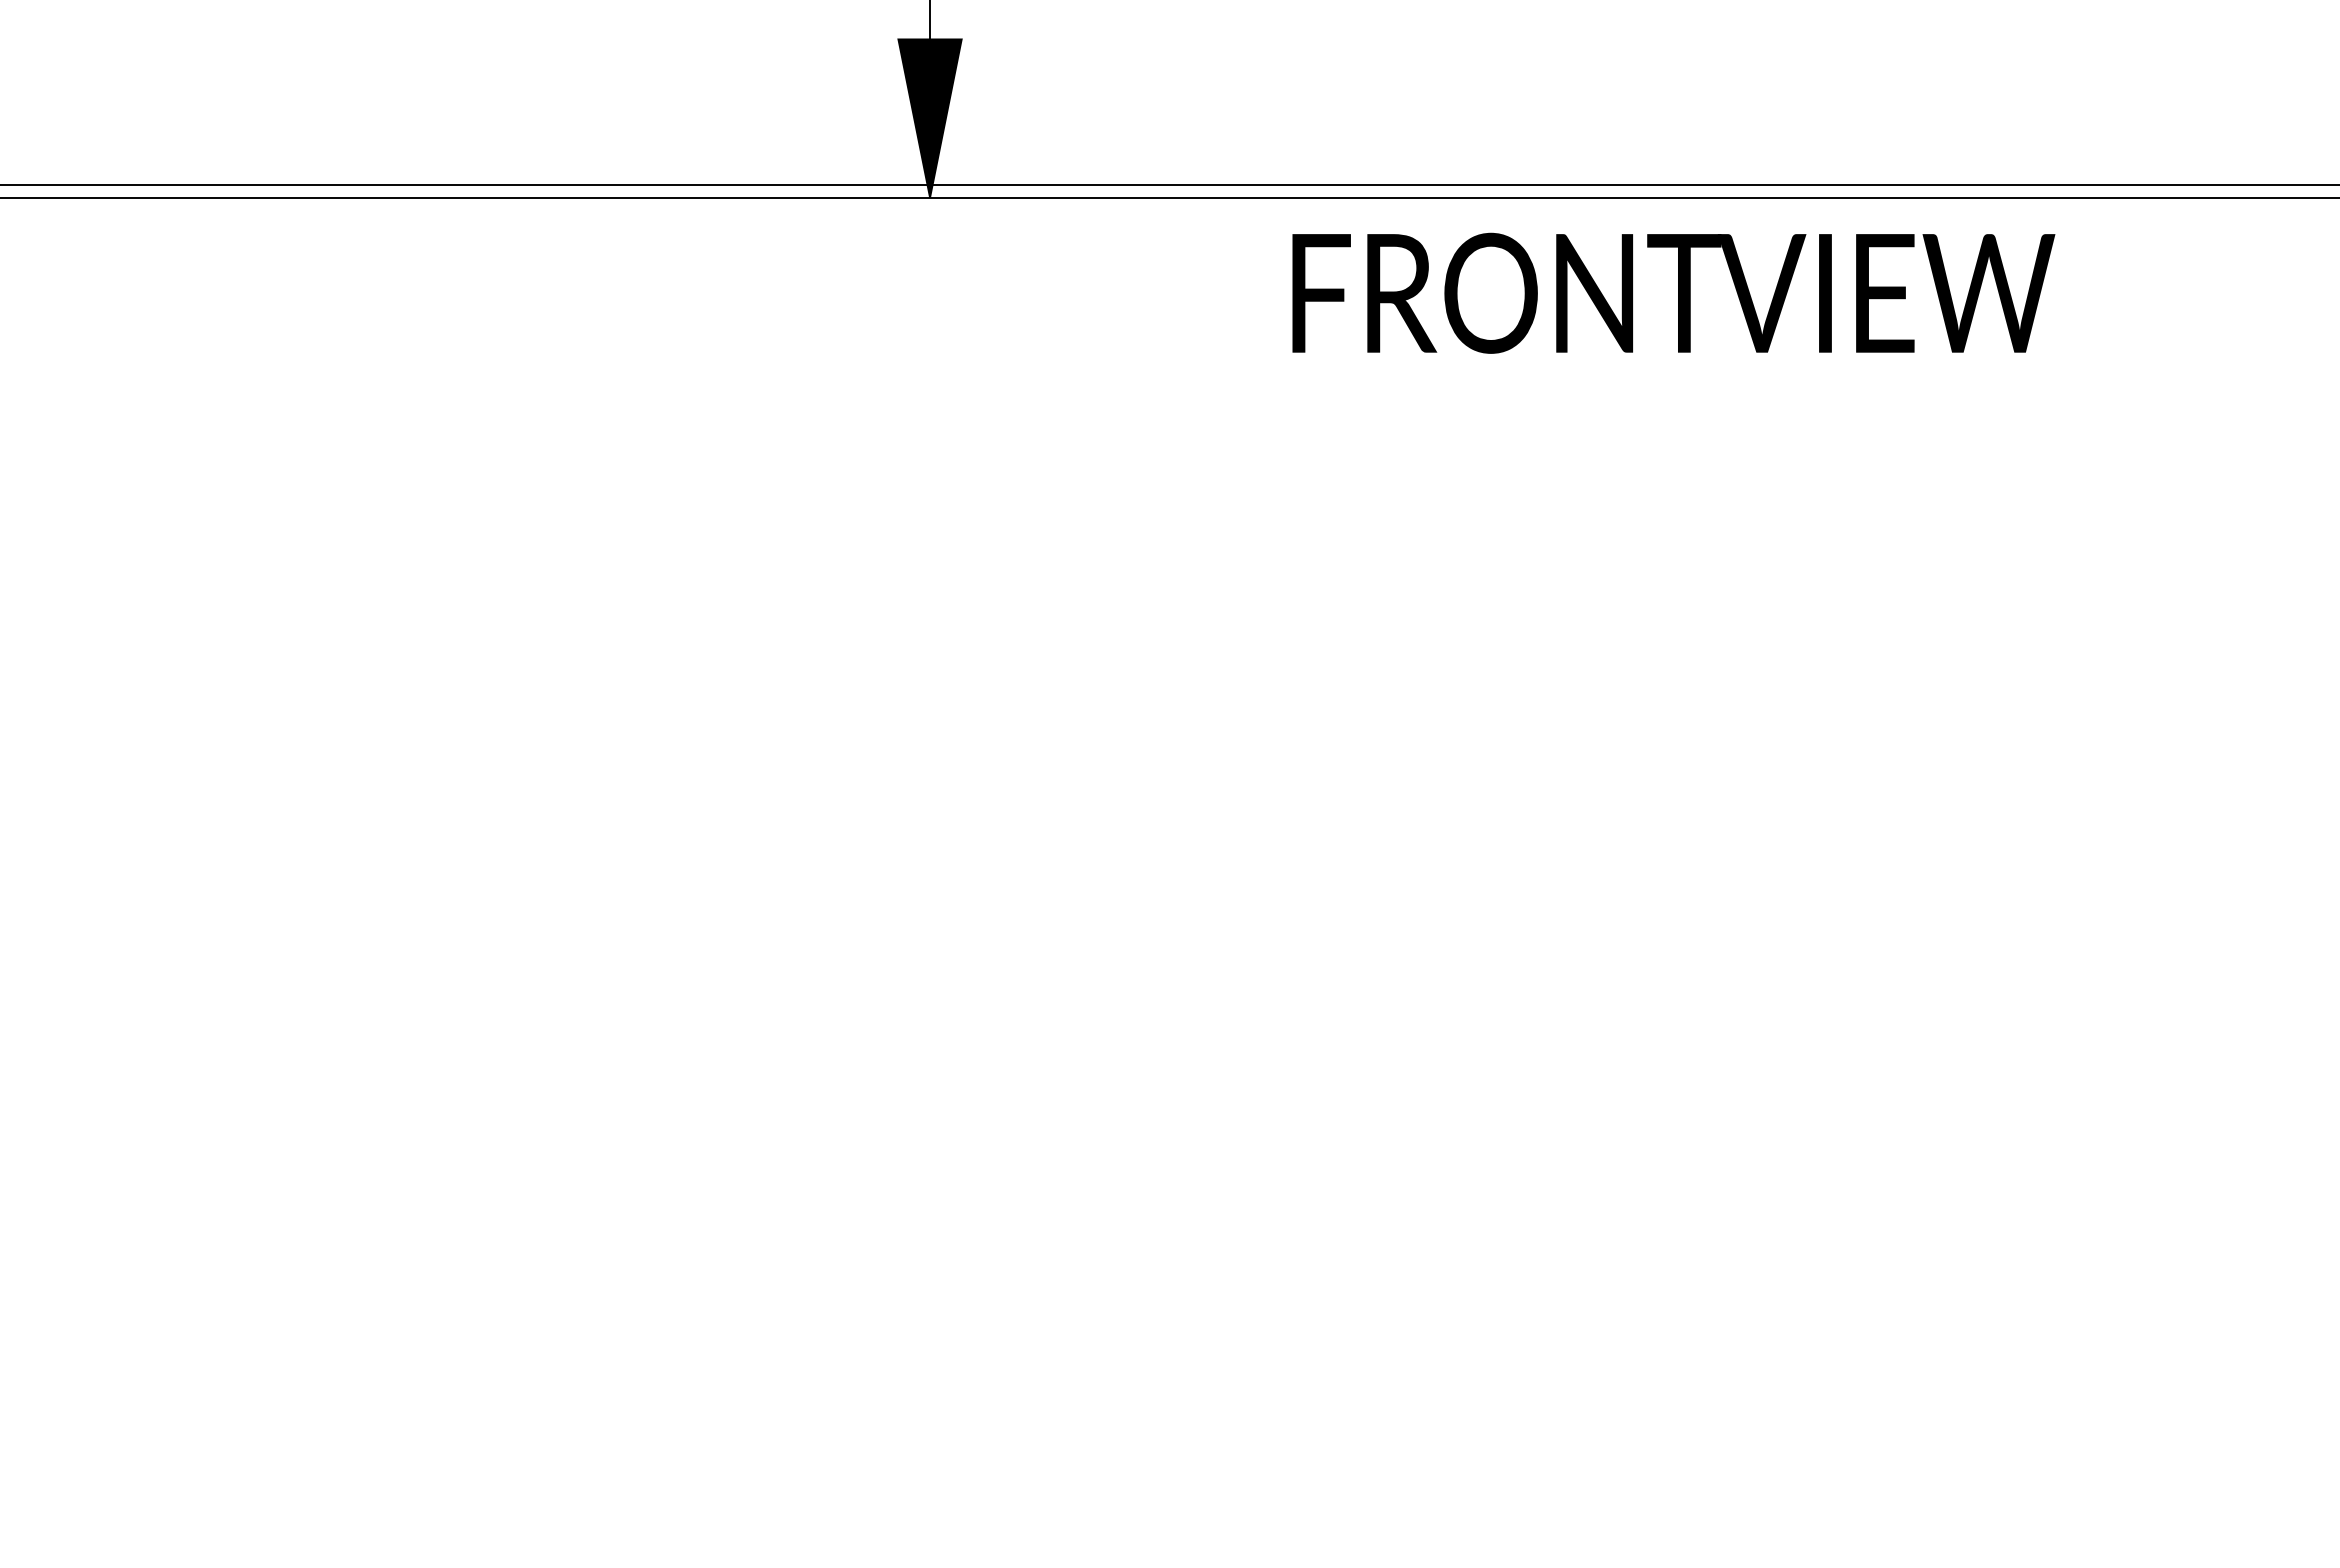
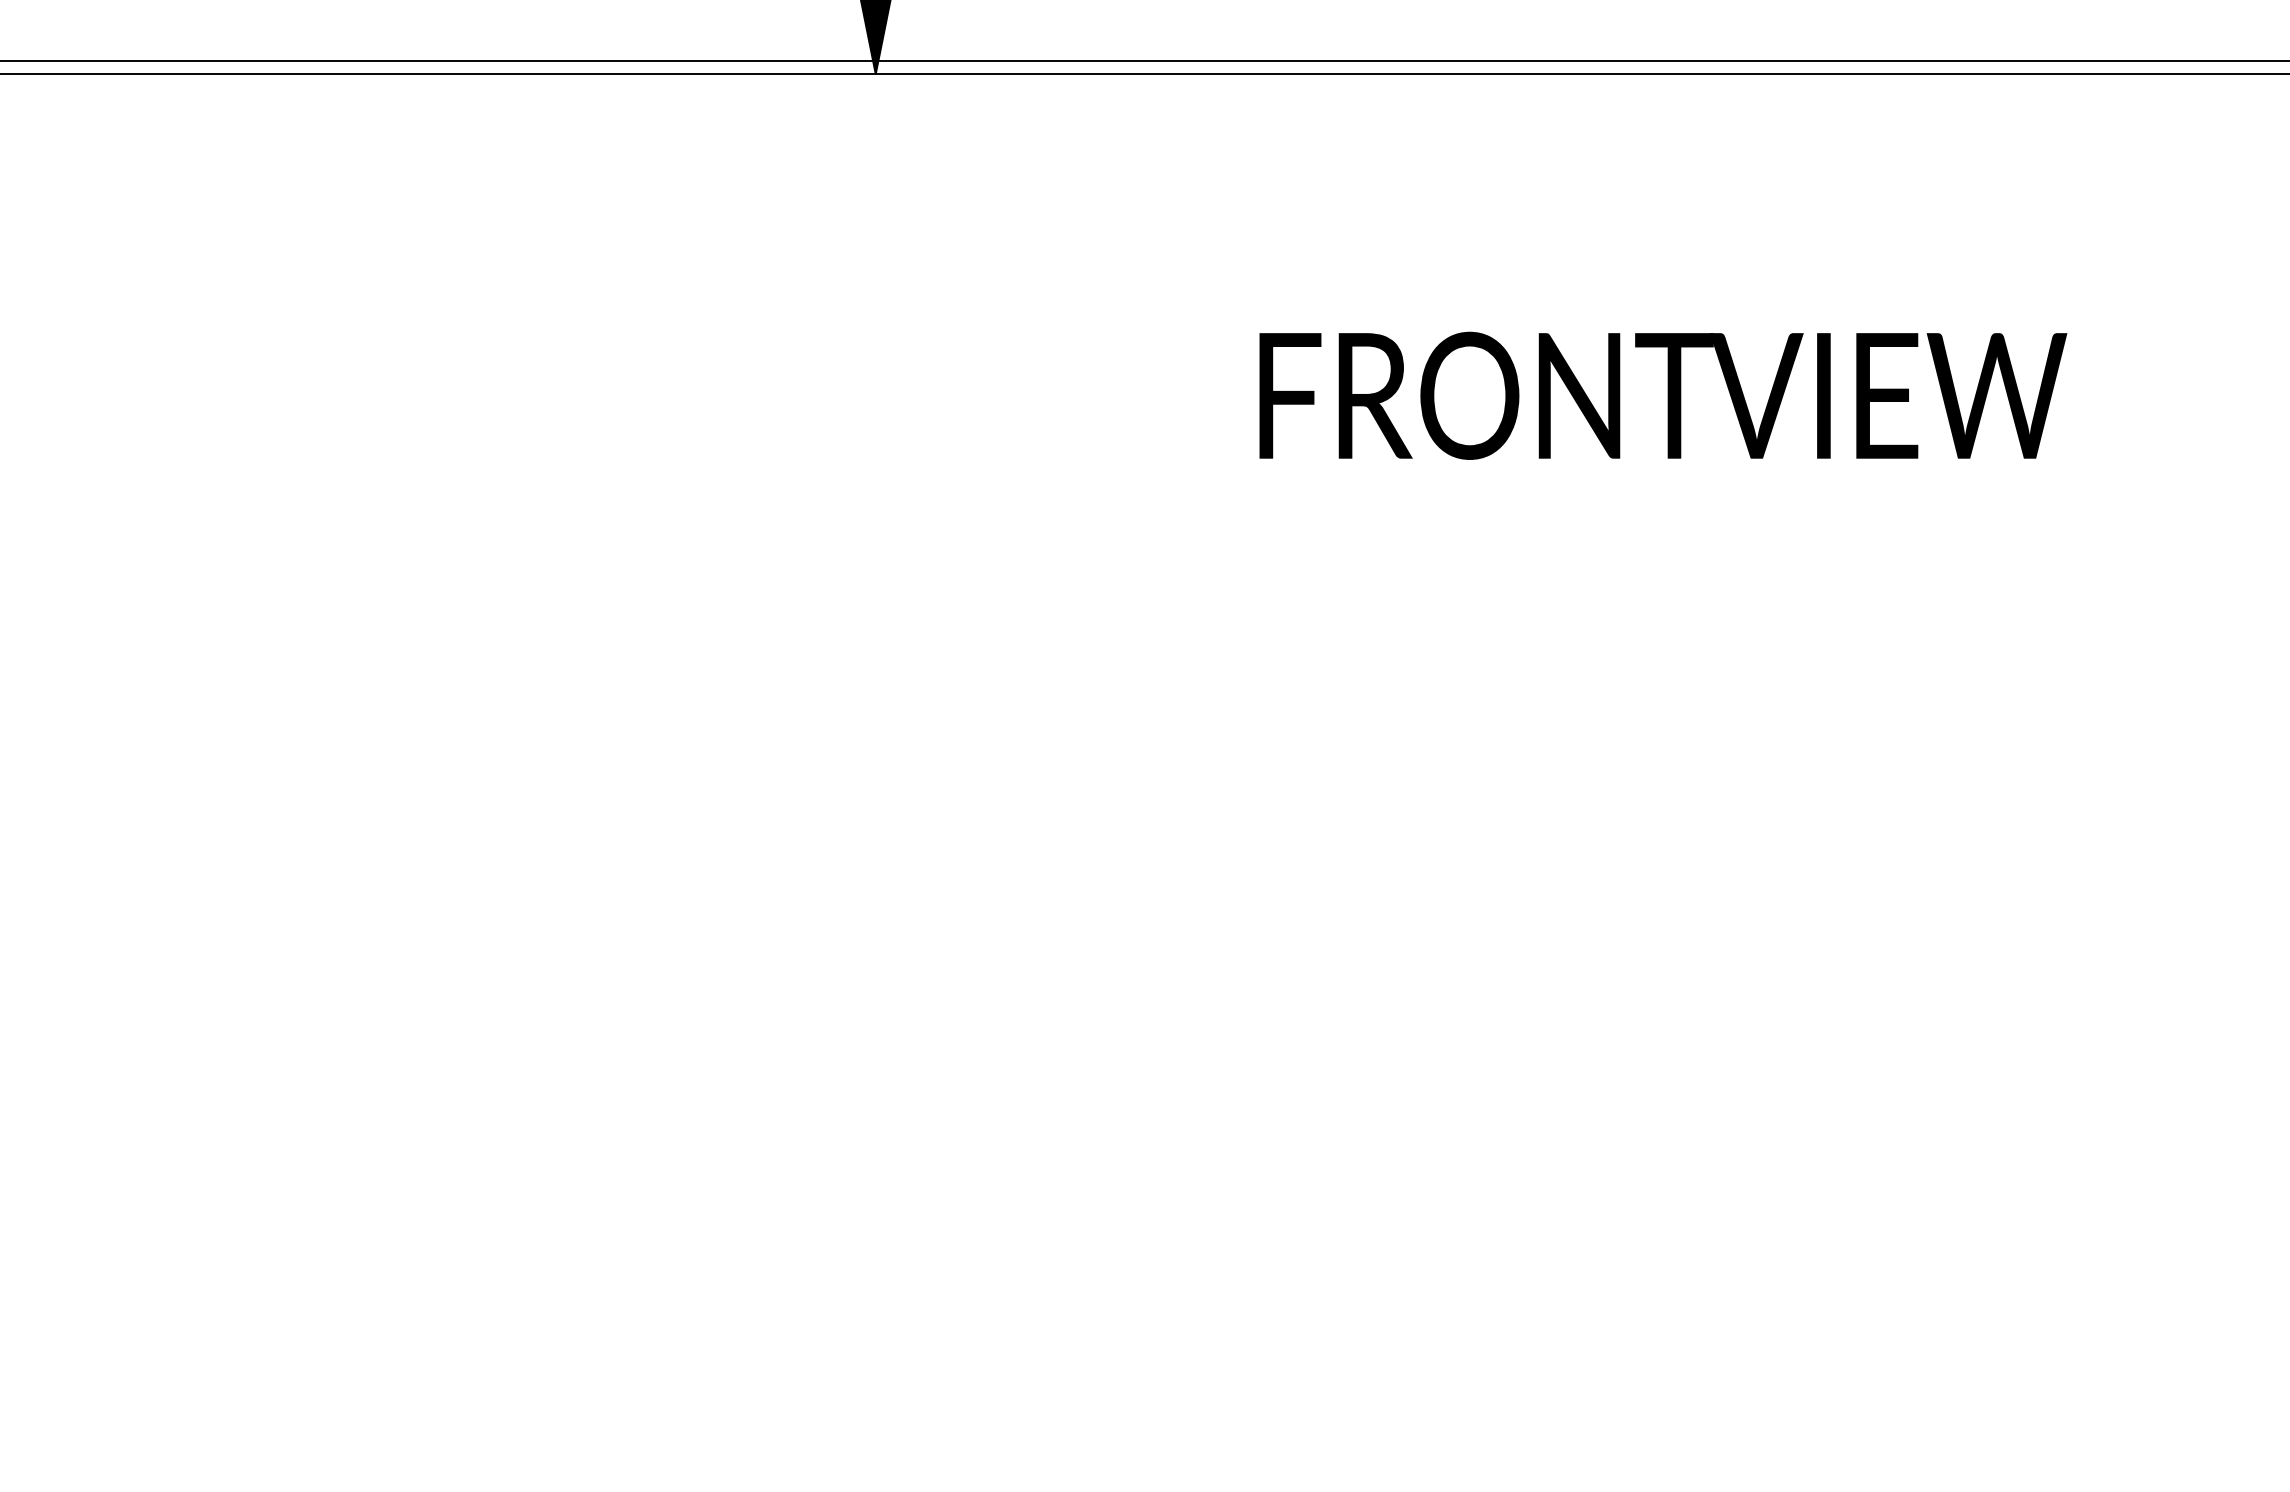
text: (1673, 292) -> (1662, 394), moved

